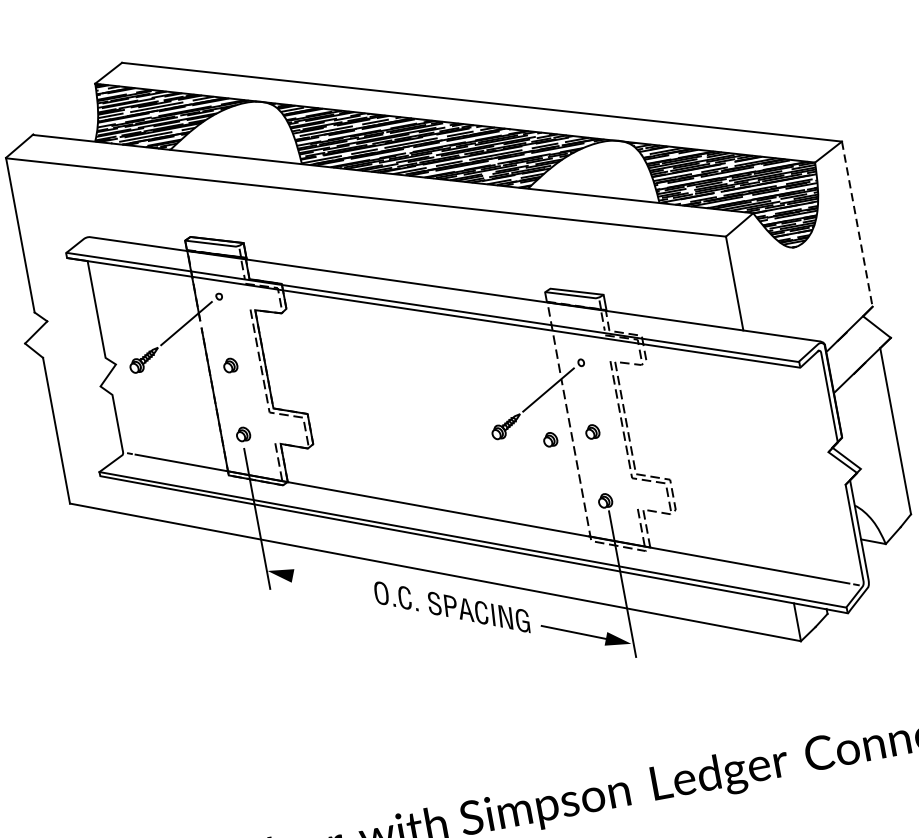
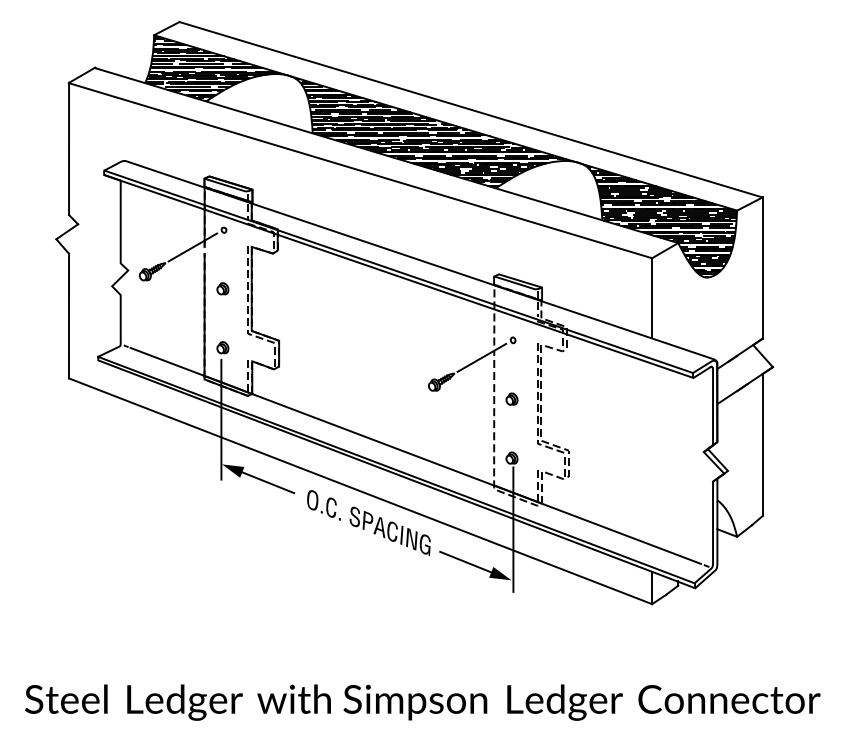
line: (857, 224) -> (762, 268), dashed -> solid
part: (549, 438) -> (475, 398), removed
line: (323, 581) -> (266, 481), added

